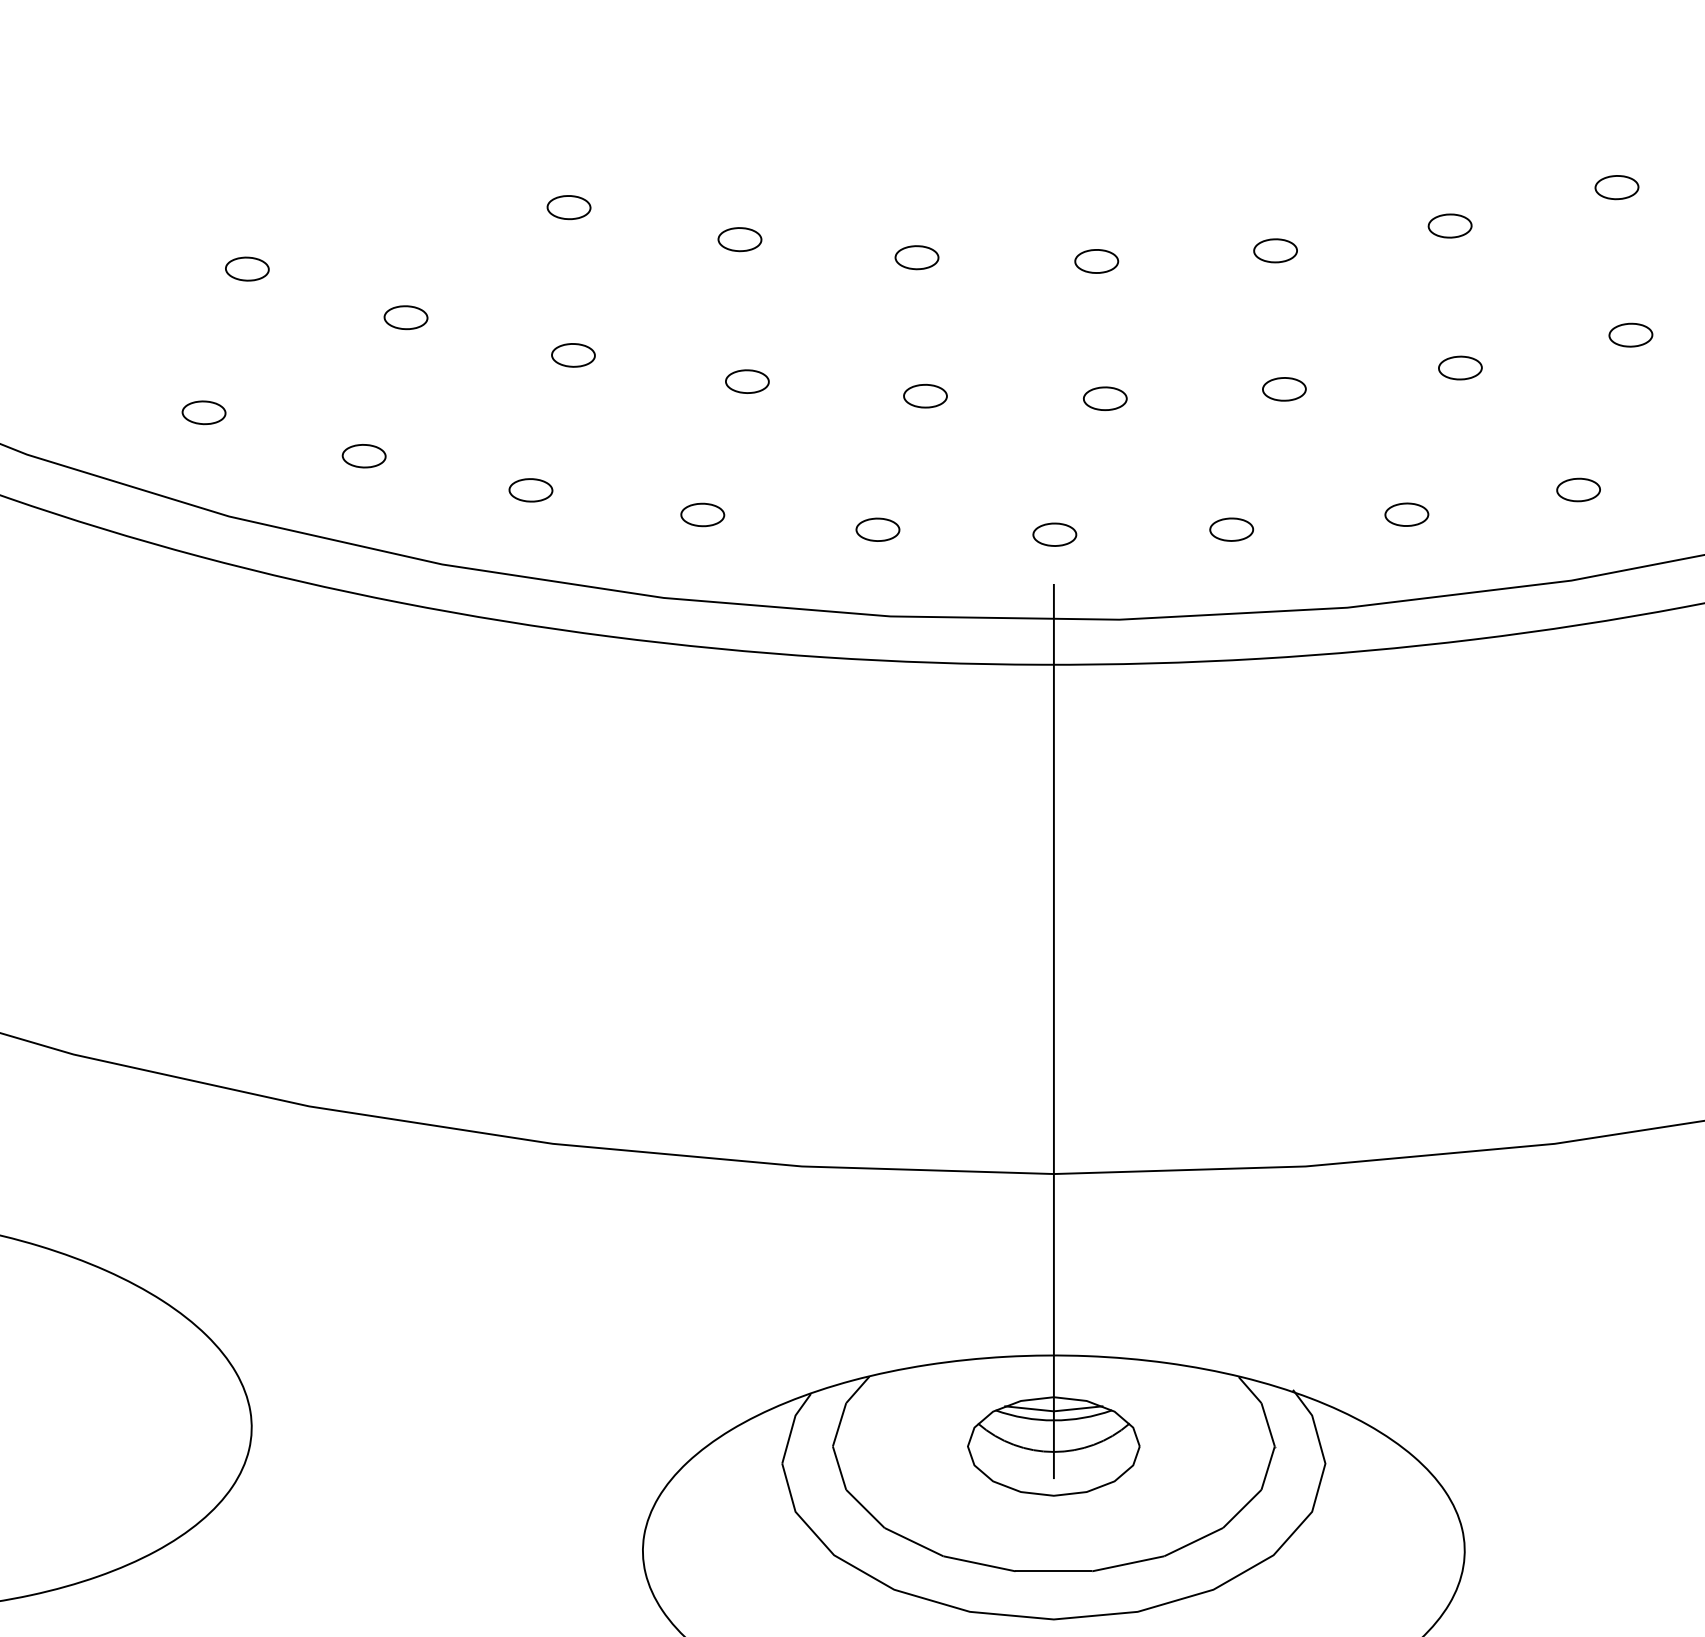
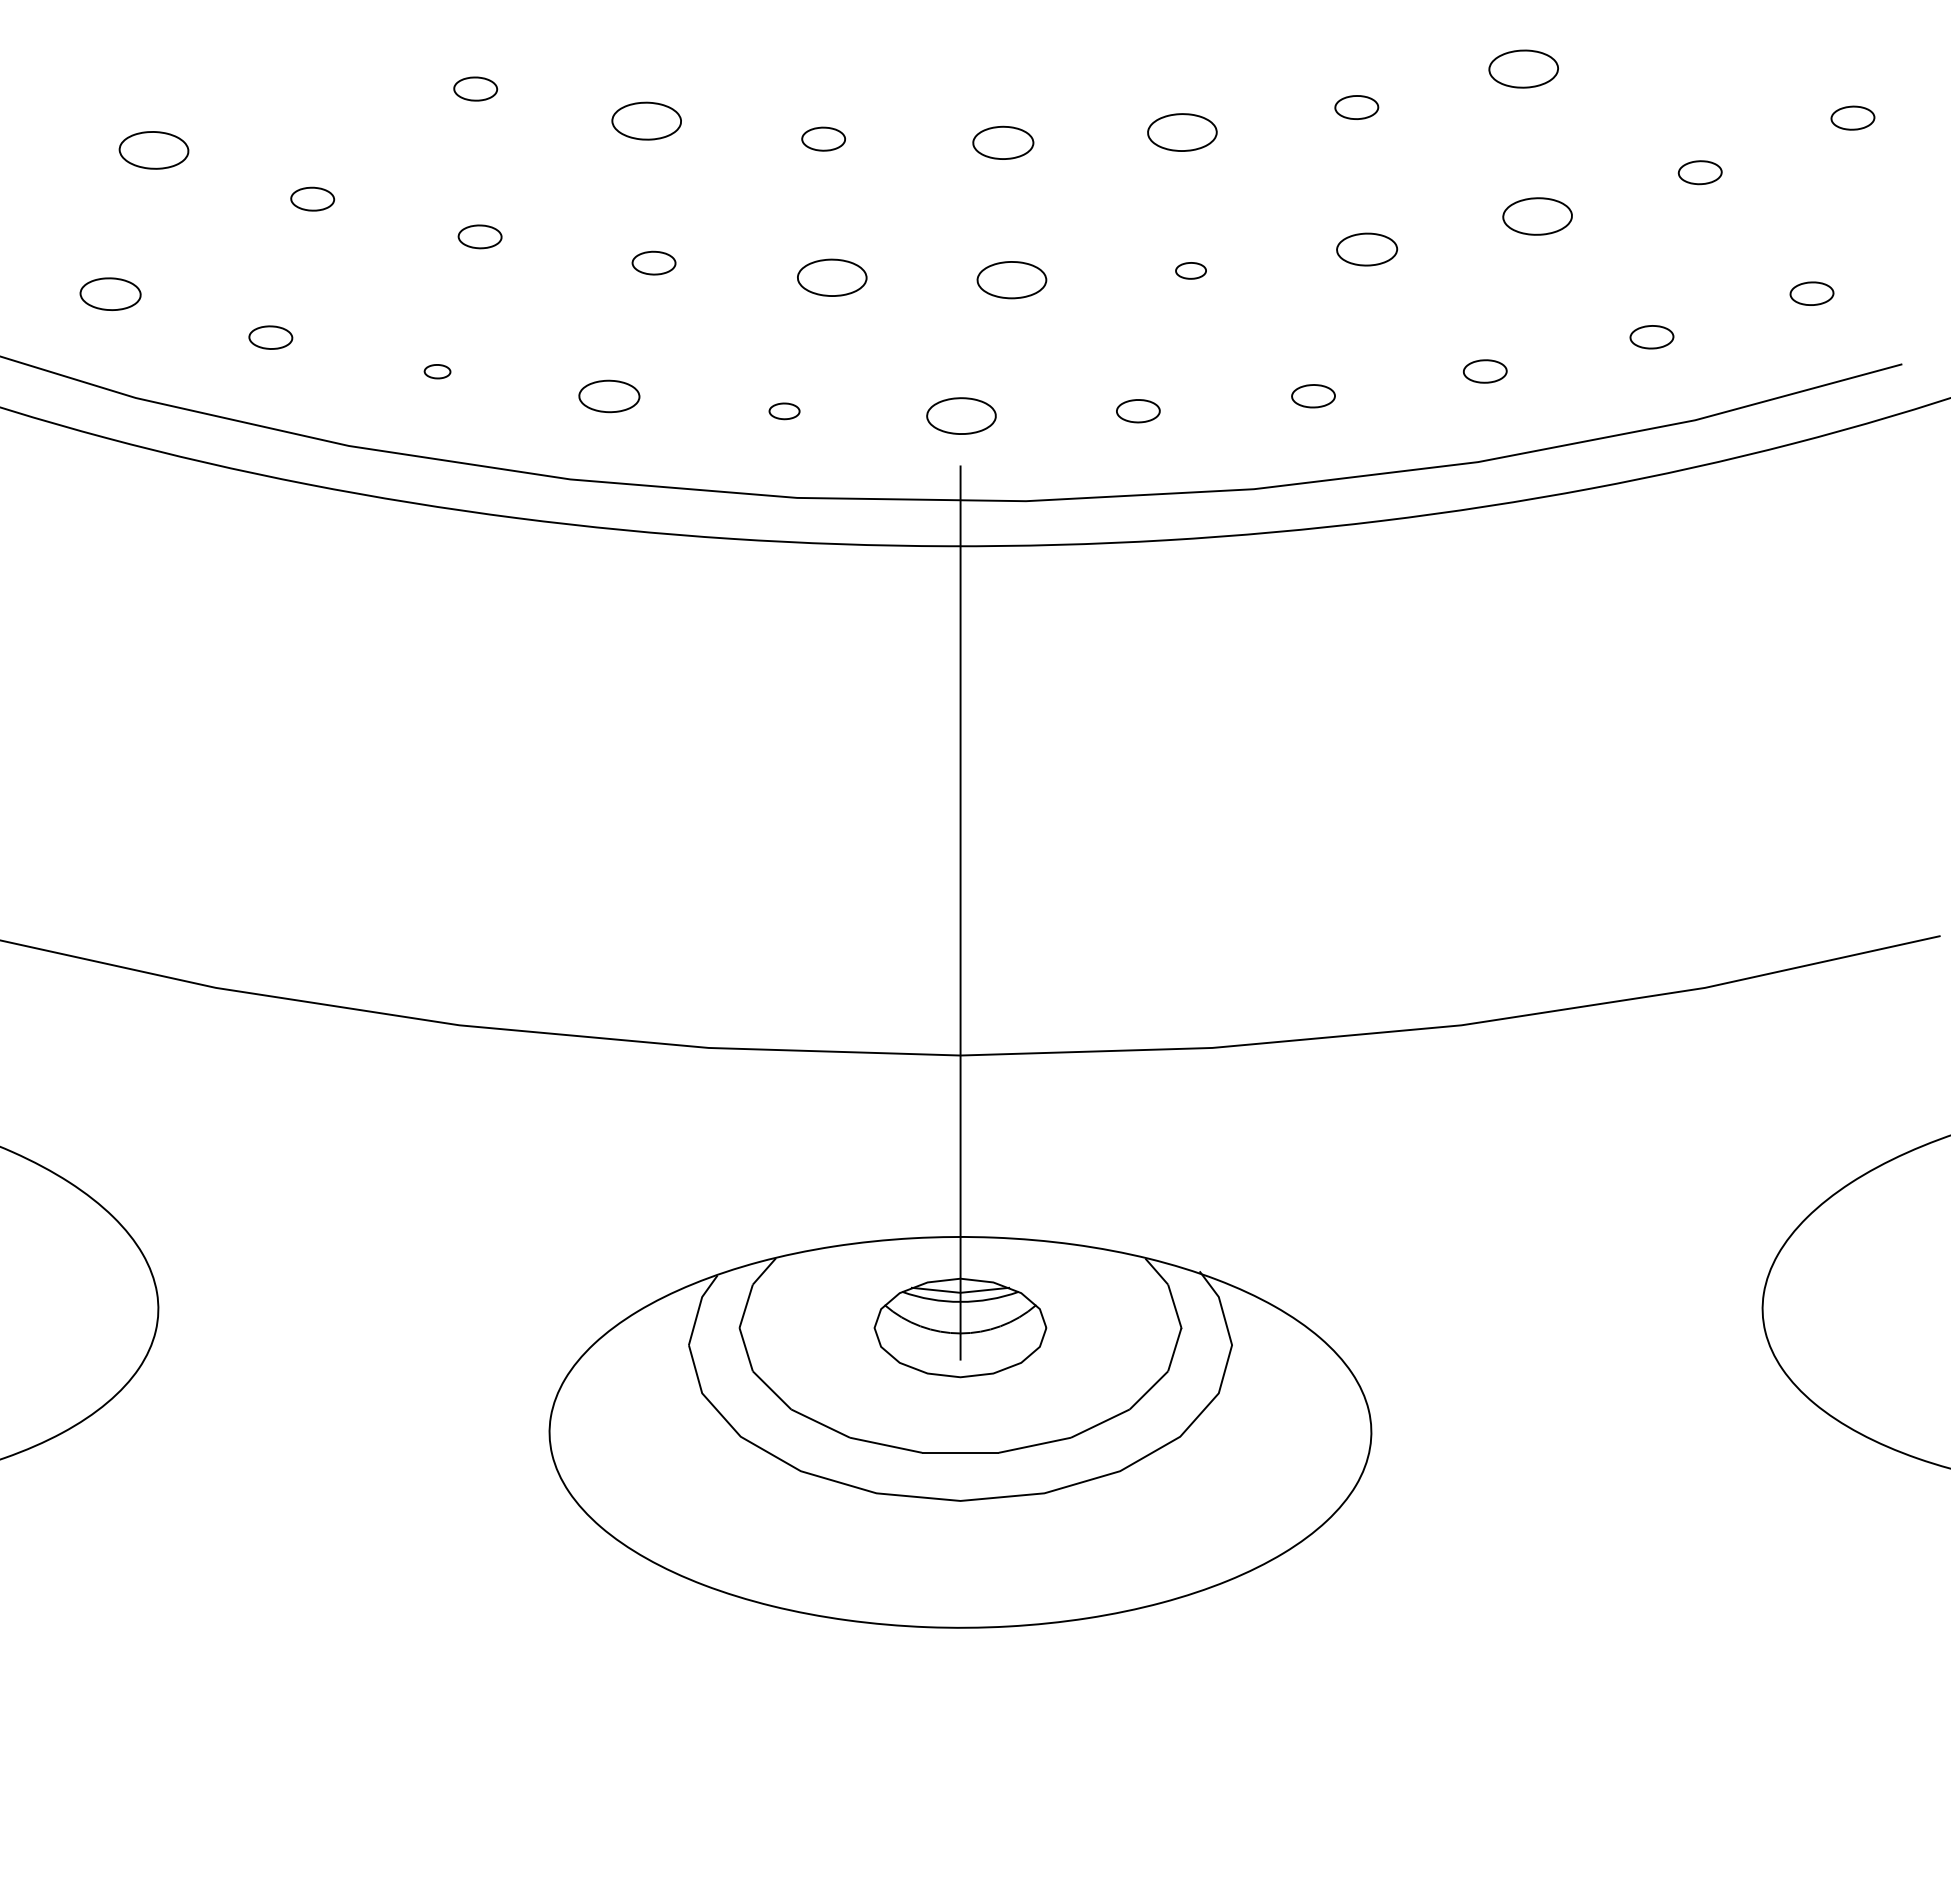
part: (1616, 187) -> (1523, 68), size x1.6
part: (739, 239) -> (646, 120), size x1.6
part: (1274, 250) -> (1181, 131), size x1.6
part: (1096, 261) -> (1003, 142), size x1.4
part: (246, 269) -> (153, 150), size x1.6
part: (1630, 335) -> (1537, 216), size x1.6
part: (1459, 368) -> (1366, 249), size x1.4
part: (1283, 389) -> (1190, 270), size x0.7
part: (924, 396) -> (831, 277), size x1.6
part: (1104, 399) -> (1011, 280), size x1.6
part: (203, 413) -> (110, 294), size x1.4
part: (530, 490) -> (437, 371), size x0.6
part: (702, 515) -> (609, 396), size x1.4
part: (877, 530) -> (784, 411), size x0.7
part: (1054, 535) -> (961, 416), size x1.6

